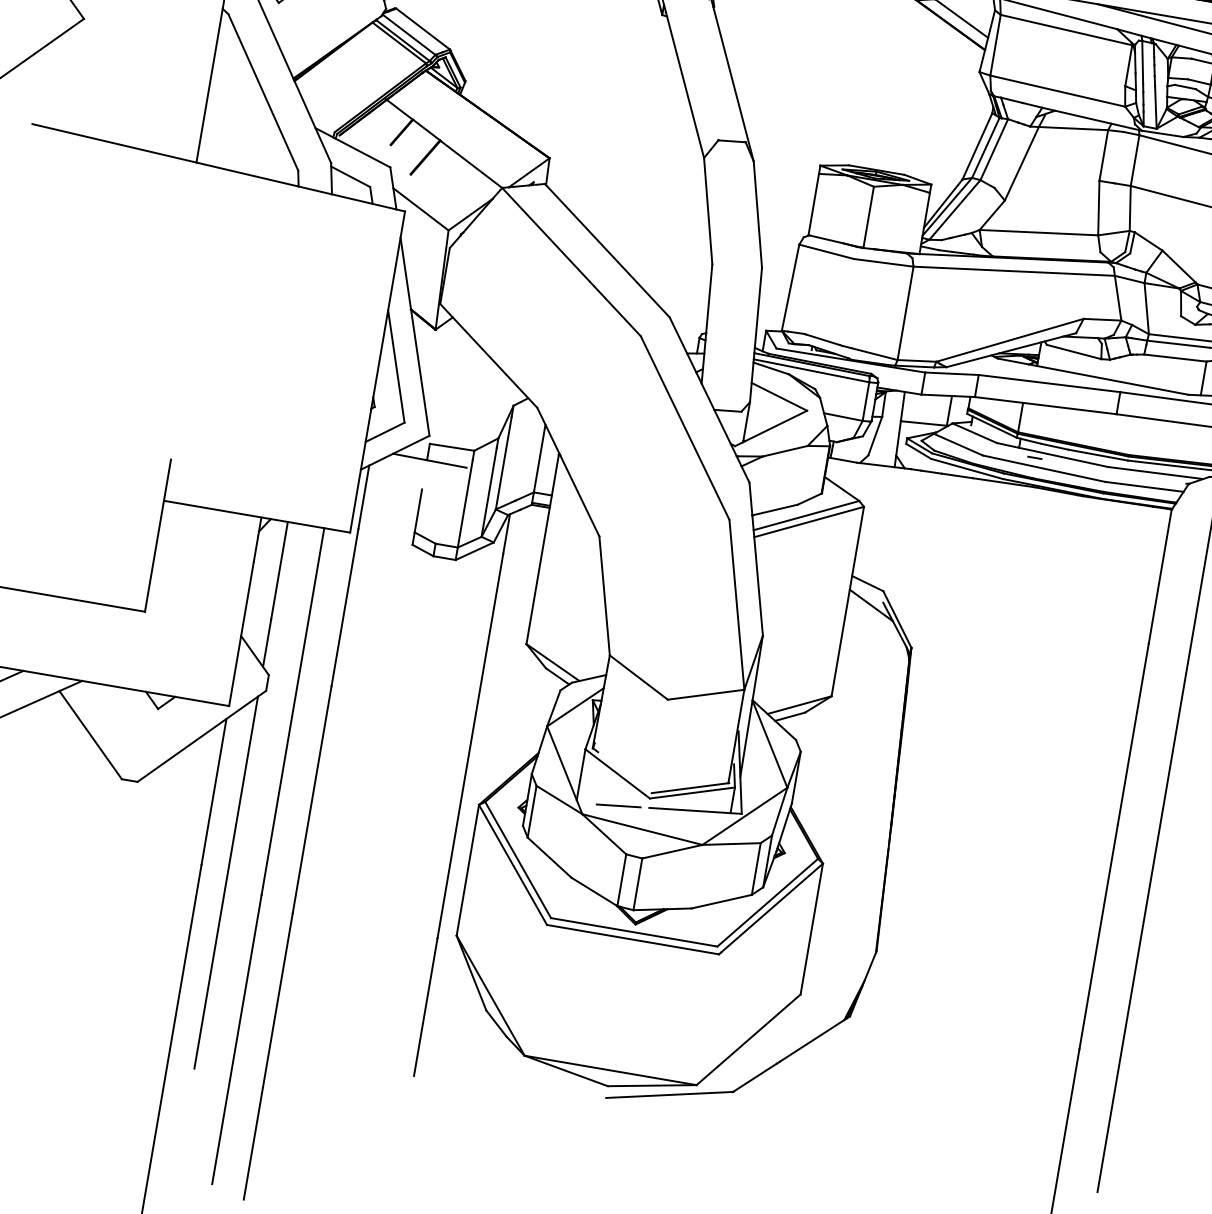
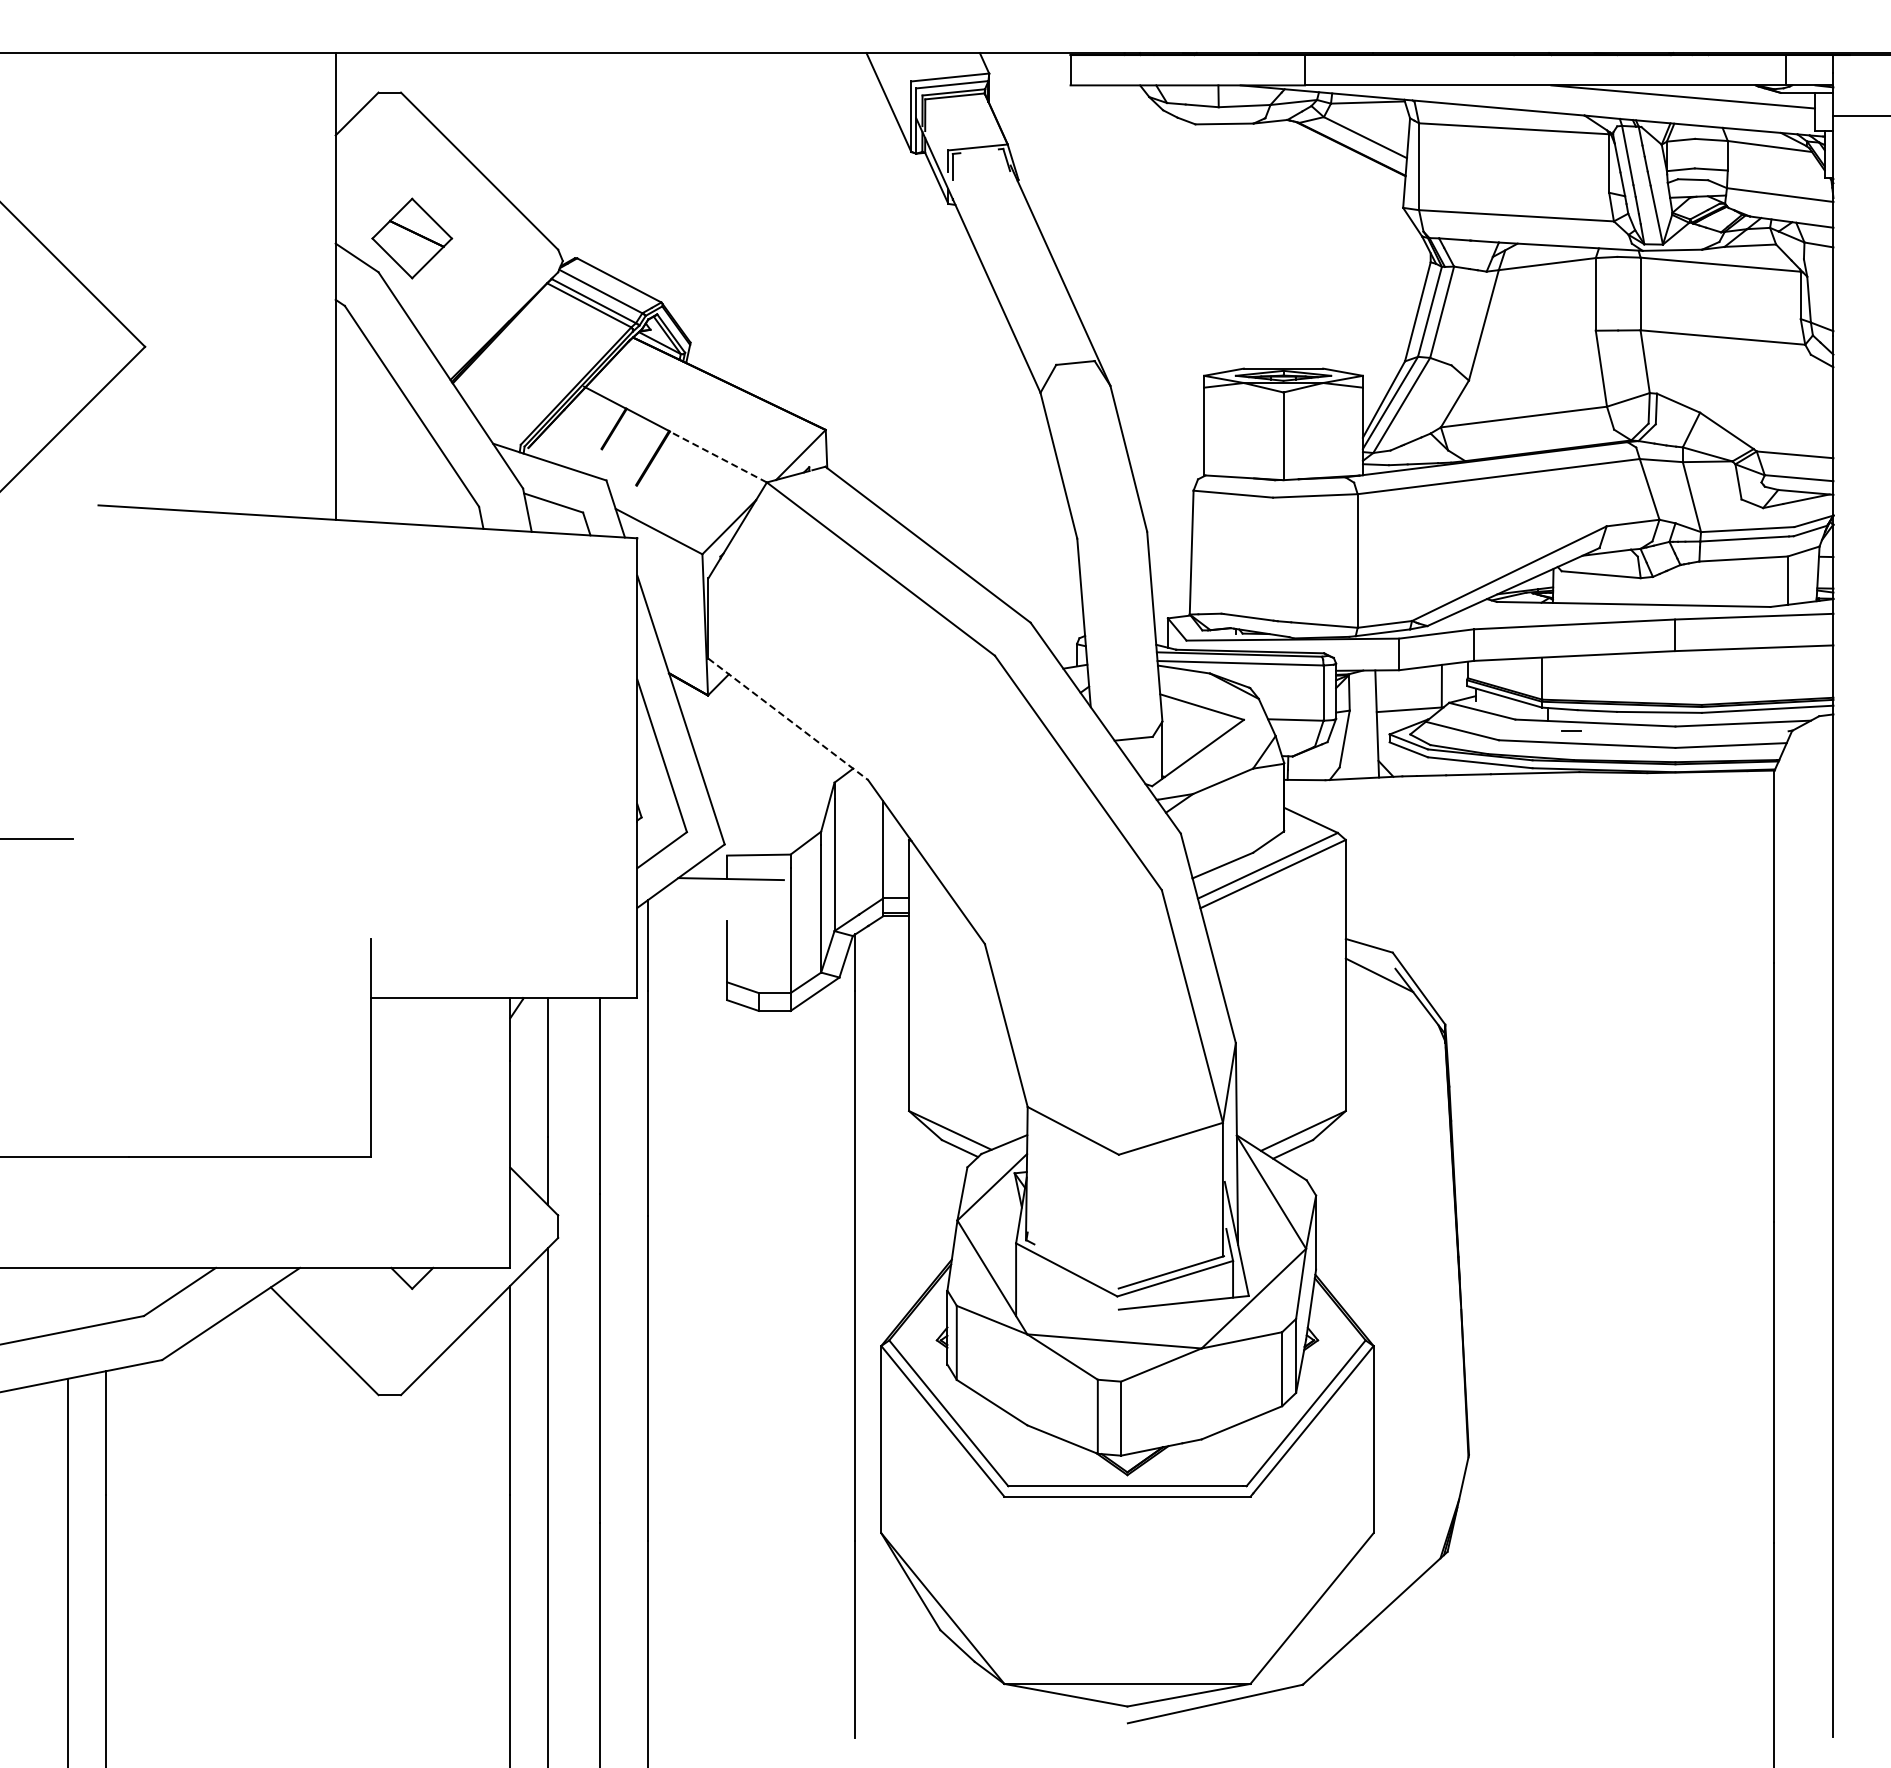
line: (471, 164) -> (718, 457), solid -> dashed
line: (488, 356) -> (788, 719), solid -> dashed
line: (618, 806) -> (1075, 1314), removed

